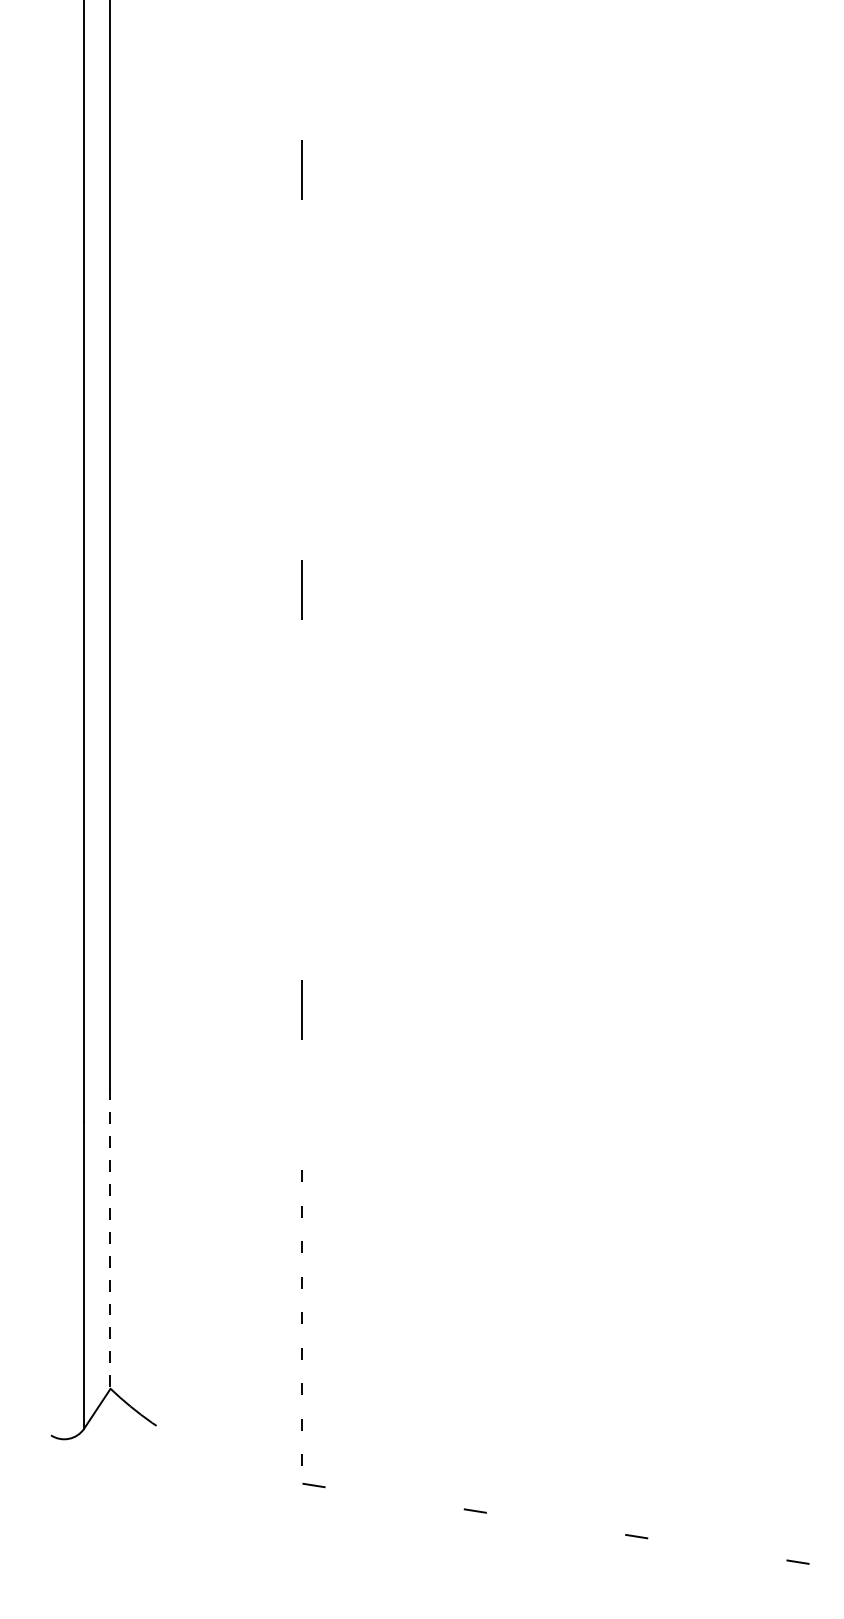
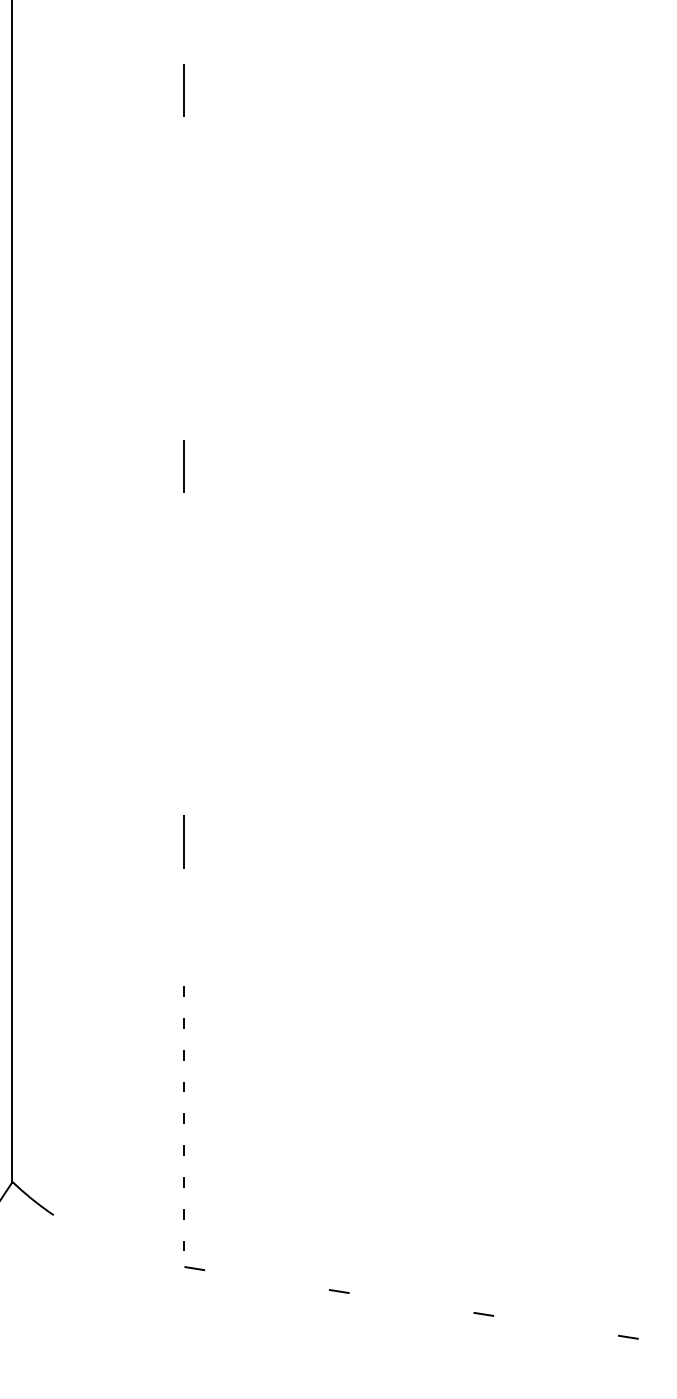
line: (110, 1238) -> (12, 1047), dashed -> solid

